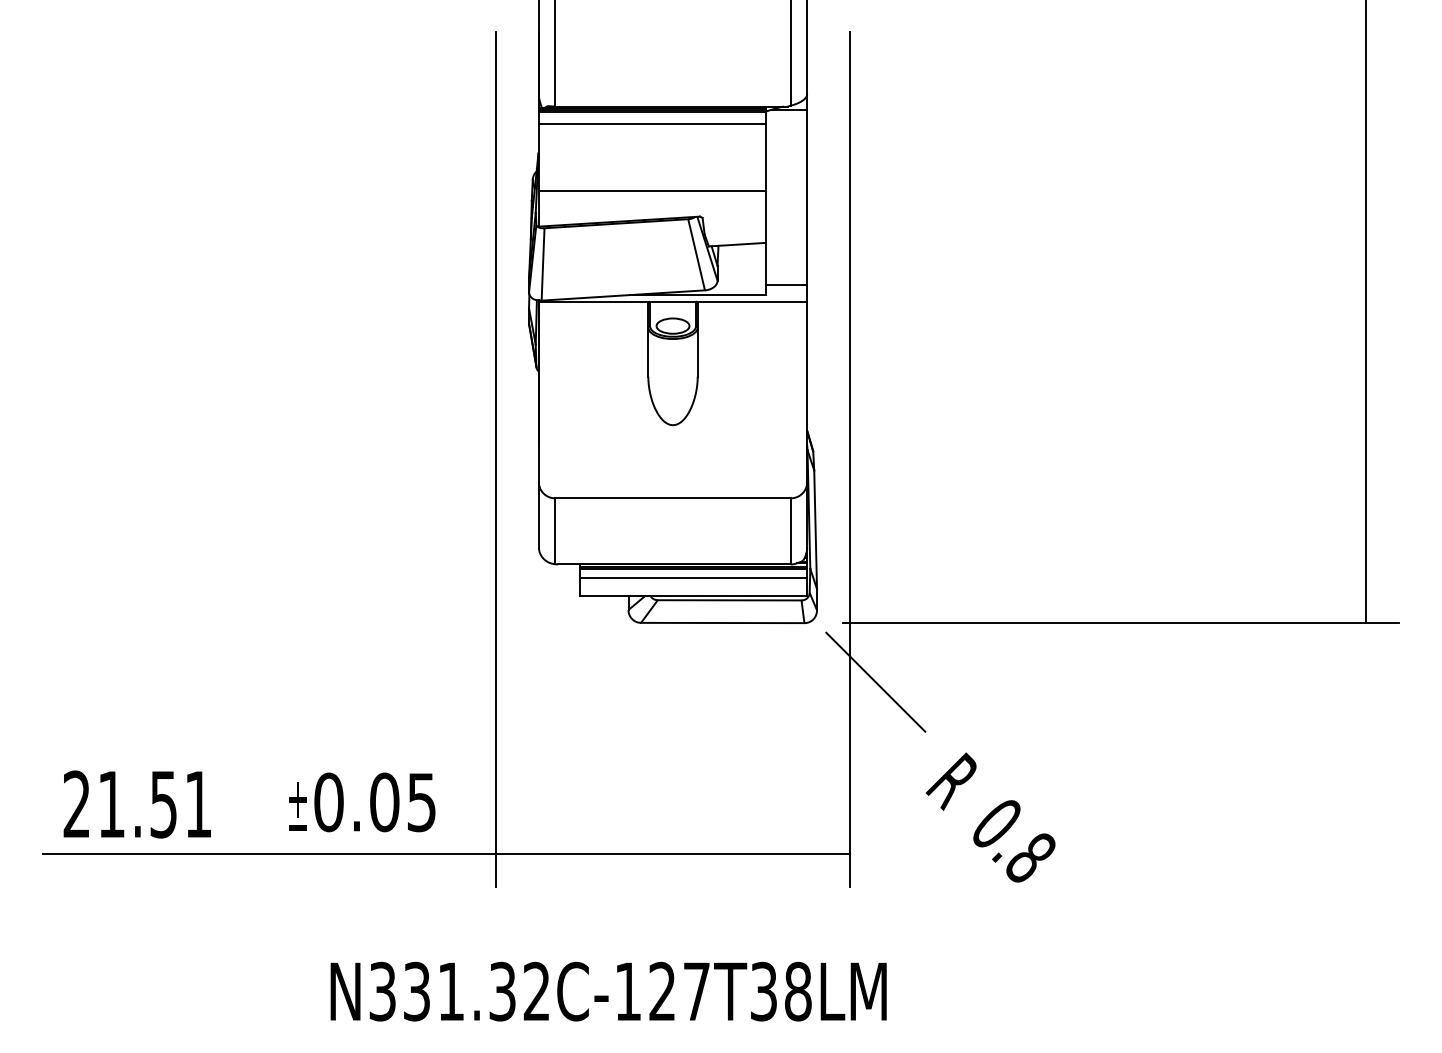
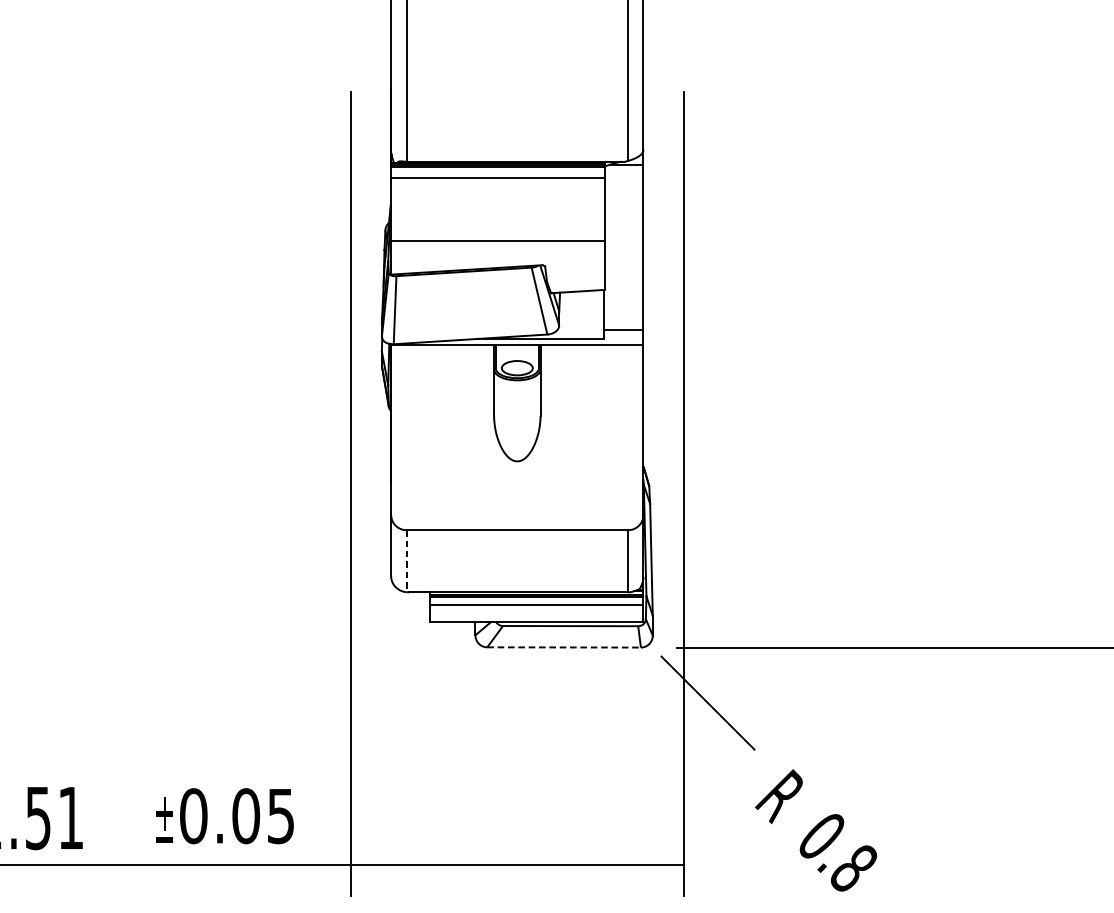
line: (555, 531) -> (406, 561), solid -> dashed
line: (722, 623) -> (563, 647), solid -> dashed

